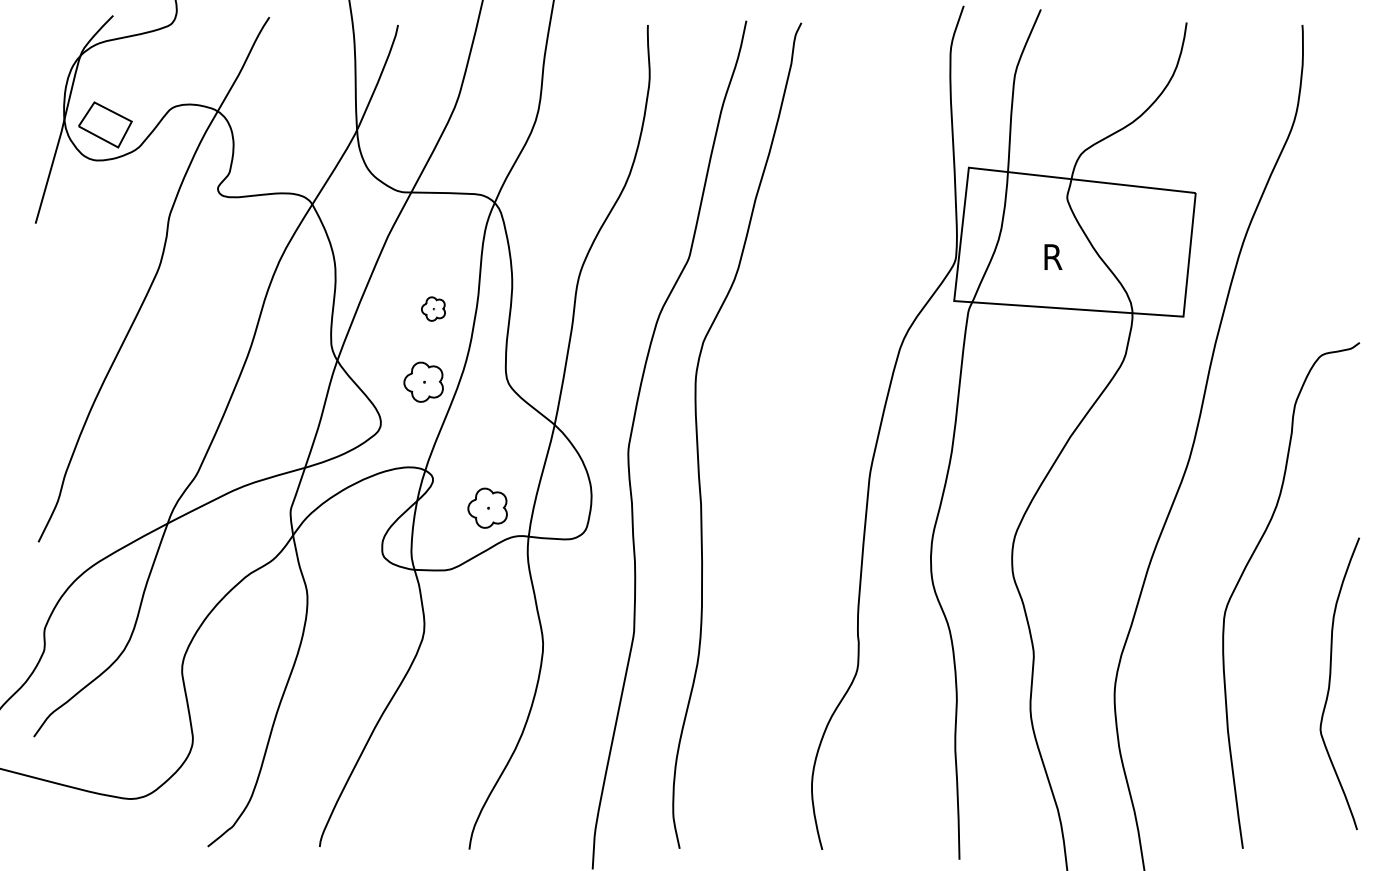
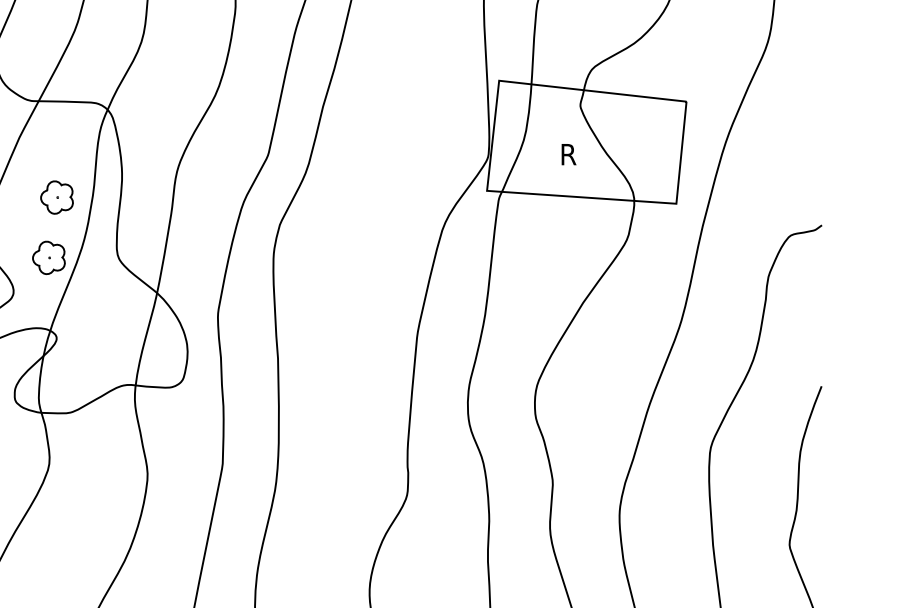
part: (433, 308) -> (57, 197), size x1.67
part: (487, 507) -> (101, 361), removed

